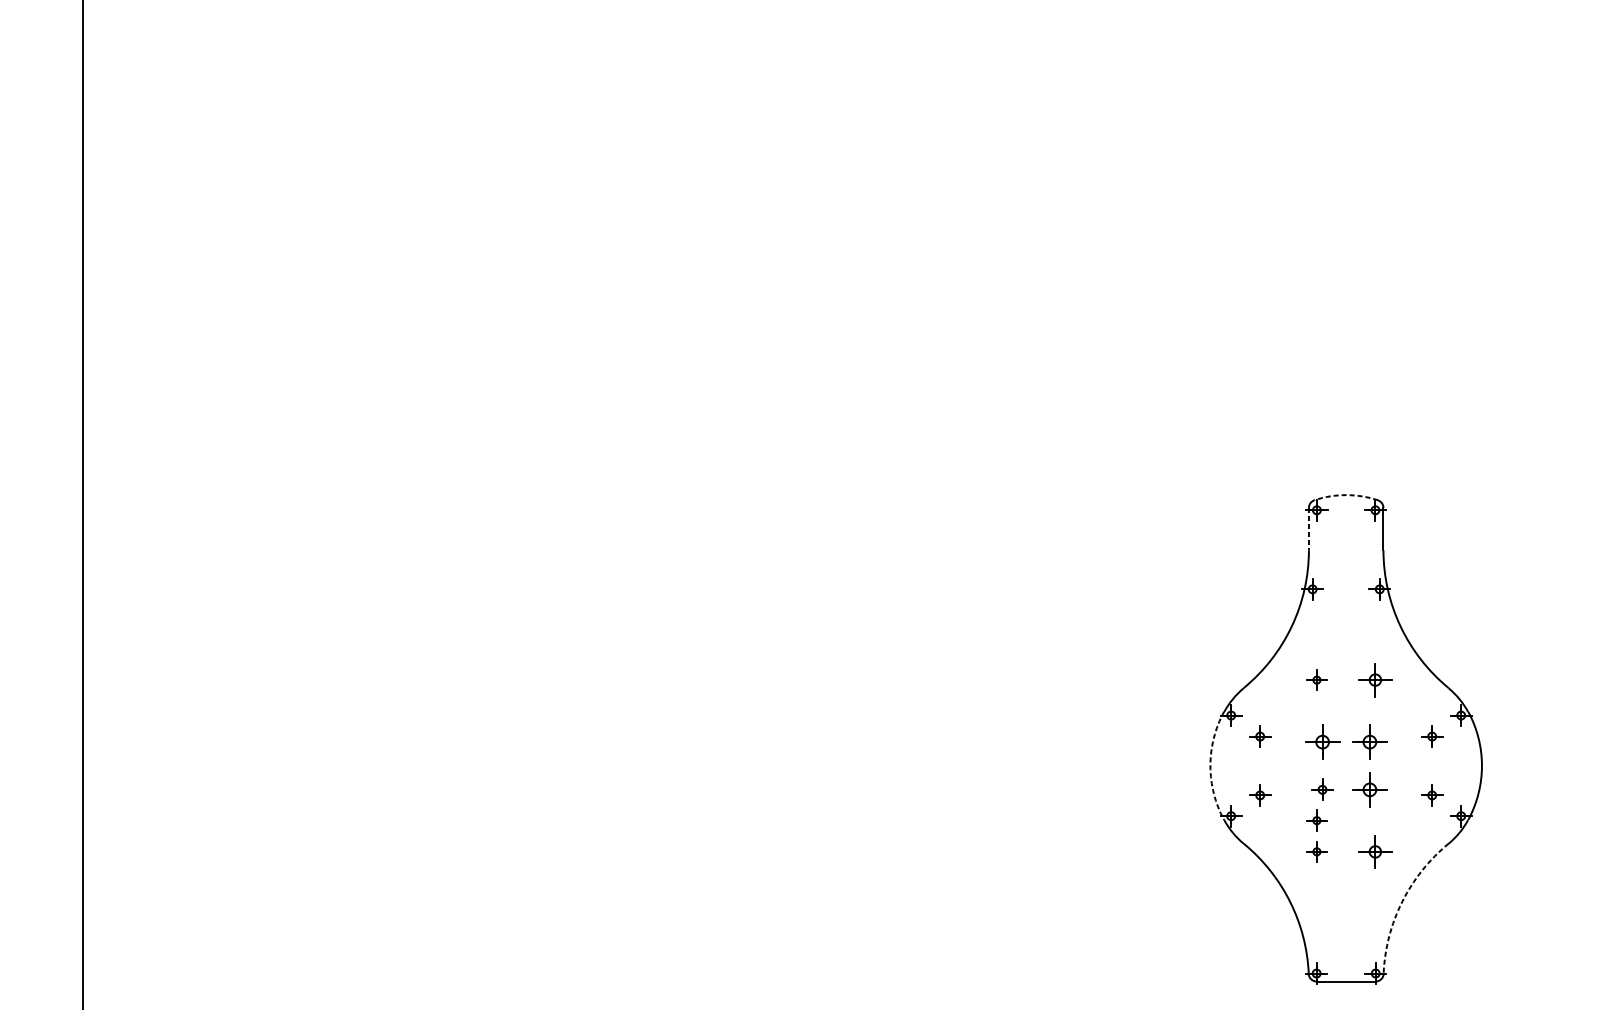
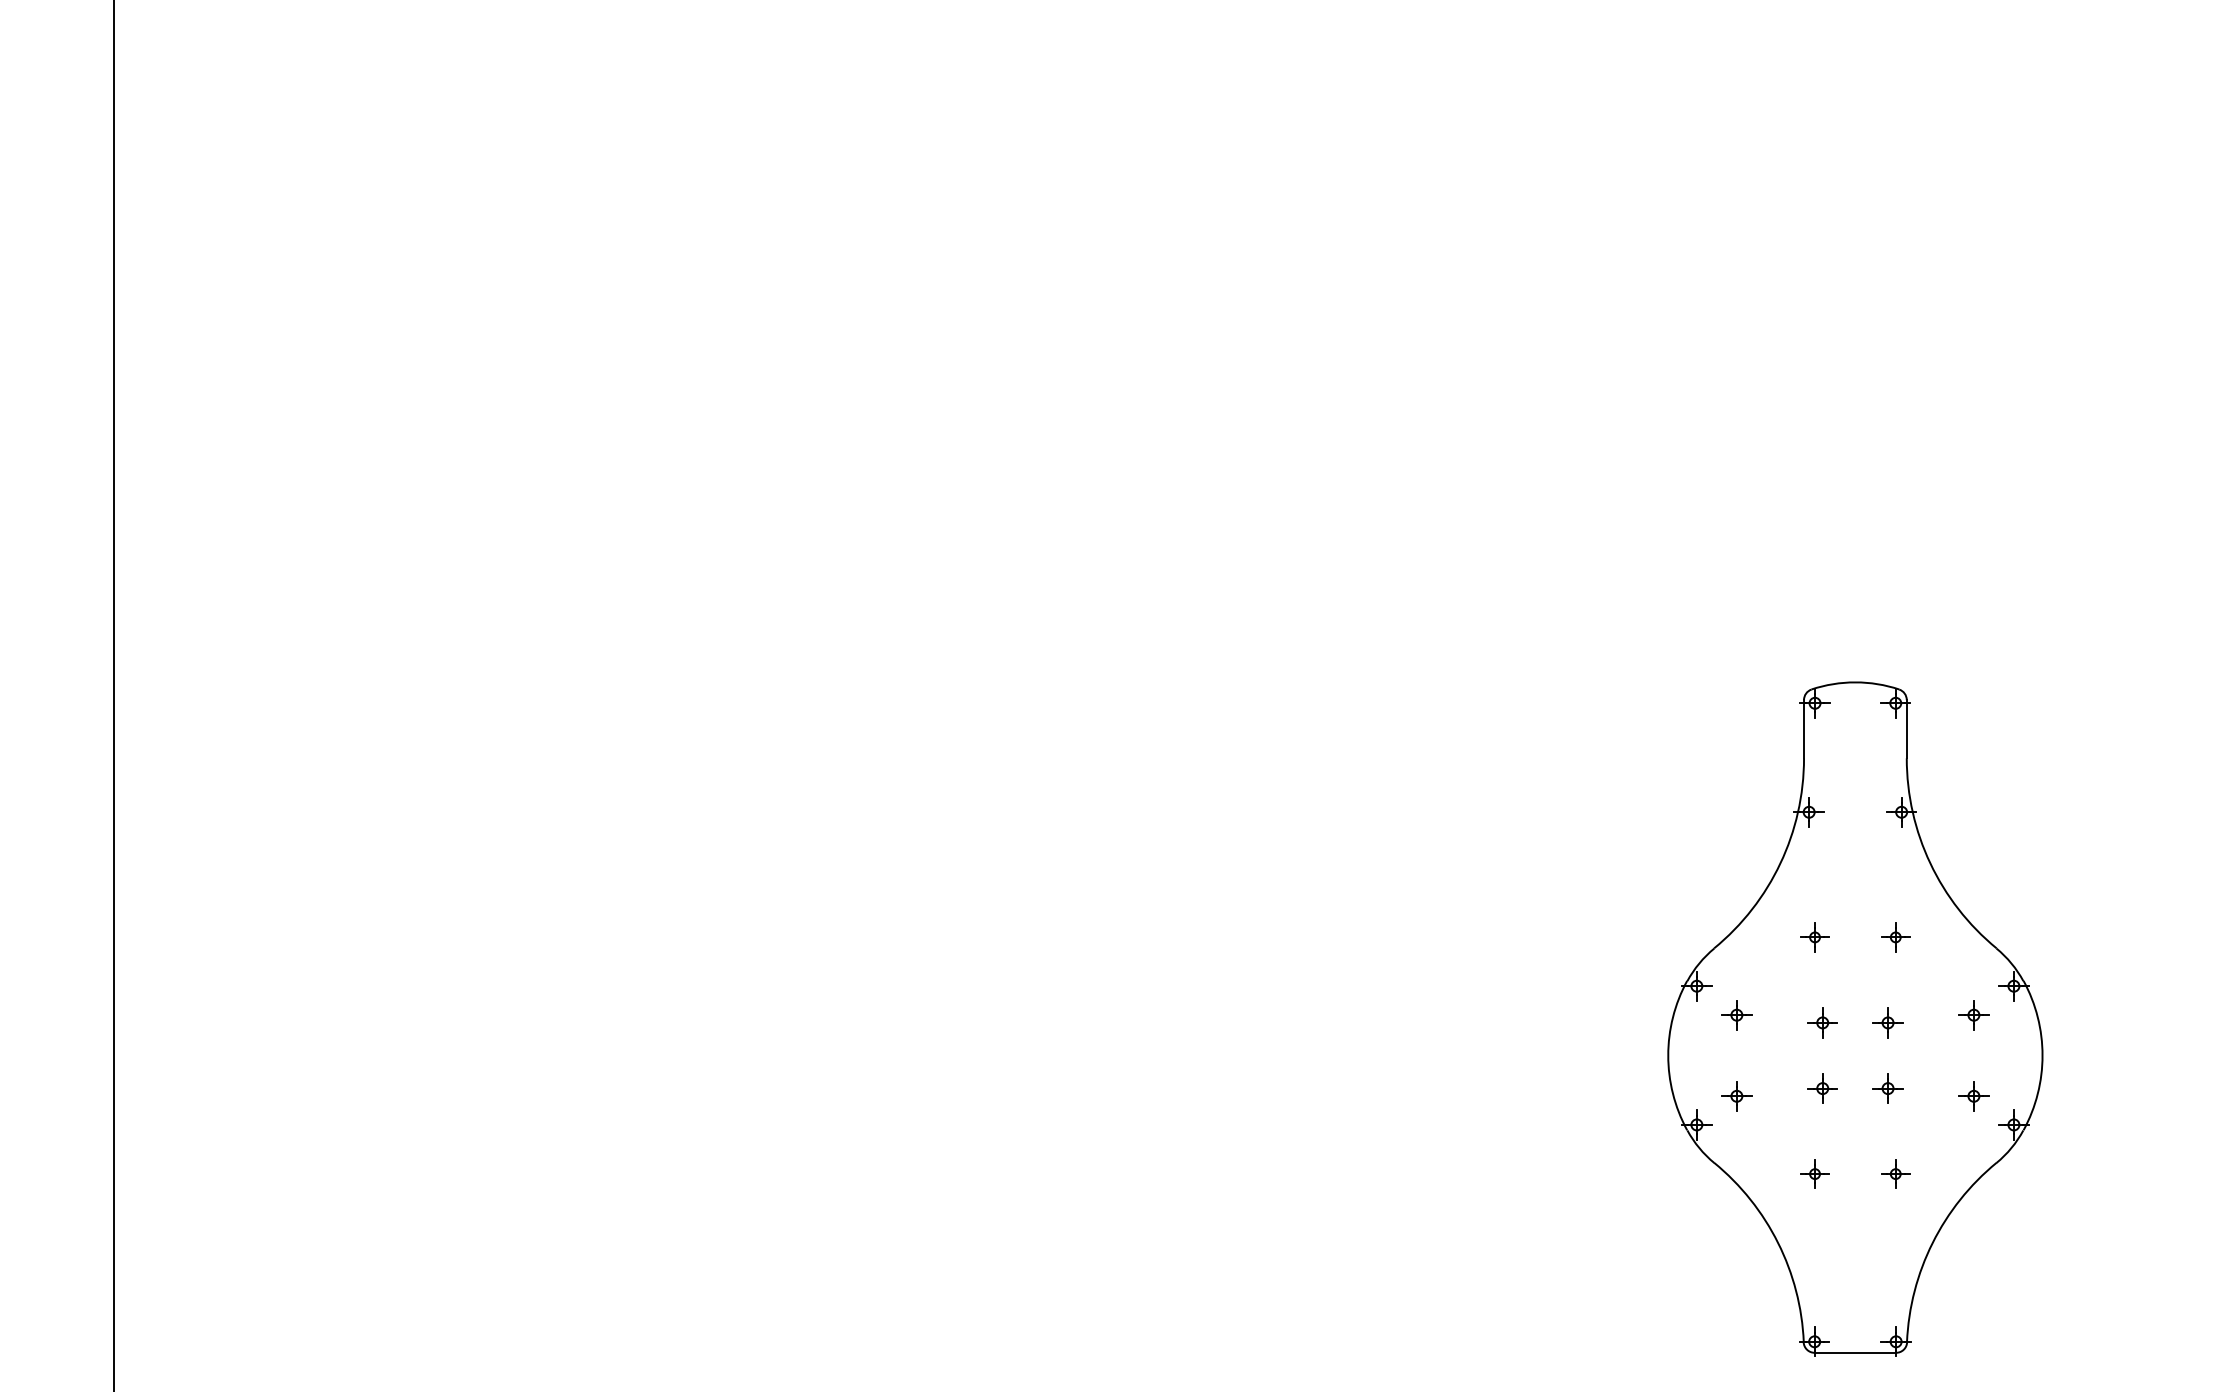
arc: (1346, 495) -> (1855, 682), dashed -> solid
line: (1309, 529) -> (1804, 729), dashed -> solid
part: (1375, 680) -> (1895, 937), size x0.62
part: (1322, 741) -> (1822, 1022), size x0.62
part: (1369, 741) -> (1887, 1022), size x0.62
arc: (1210, 765) -> (1668, 1055), dashed -> solid
part: (1369, 789) -> (1887, 1088), size x0.62
part: (1316, 820) -> (1814, 1130), removed
part: (1375, 851) -> (1895, 1173), size x0.62
arc: (1402, 901) -> (1932, 1242), dashed -> solid

